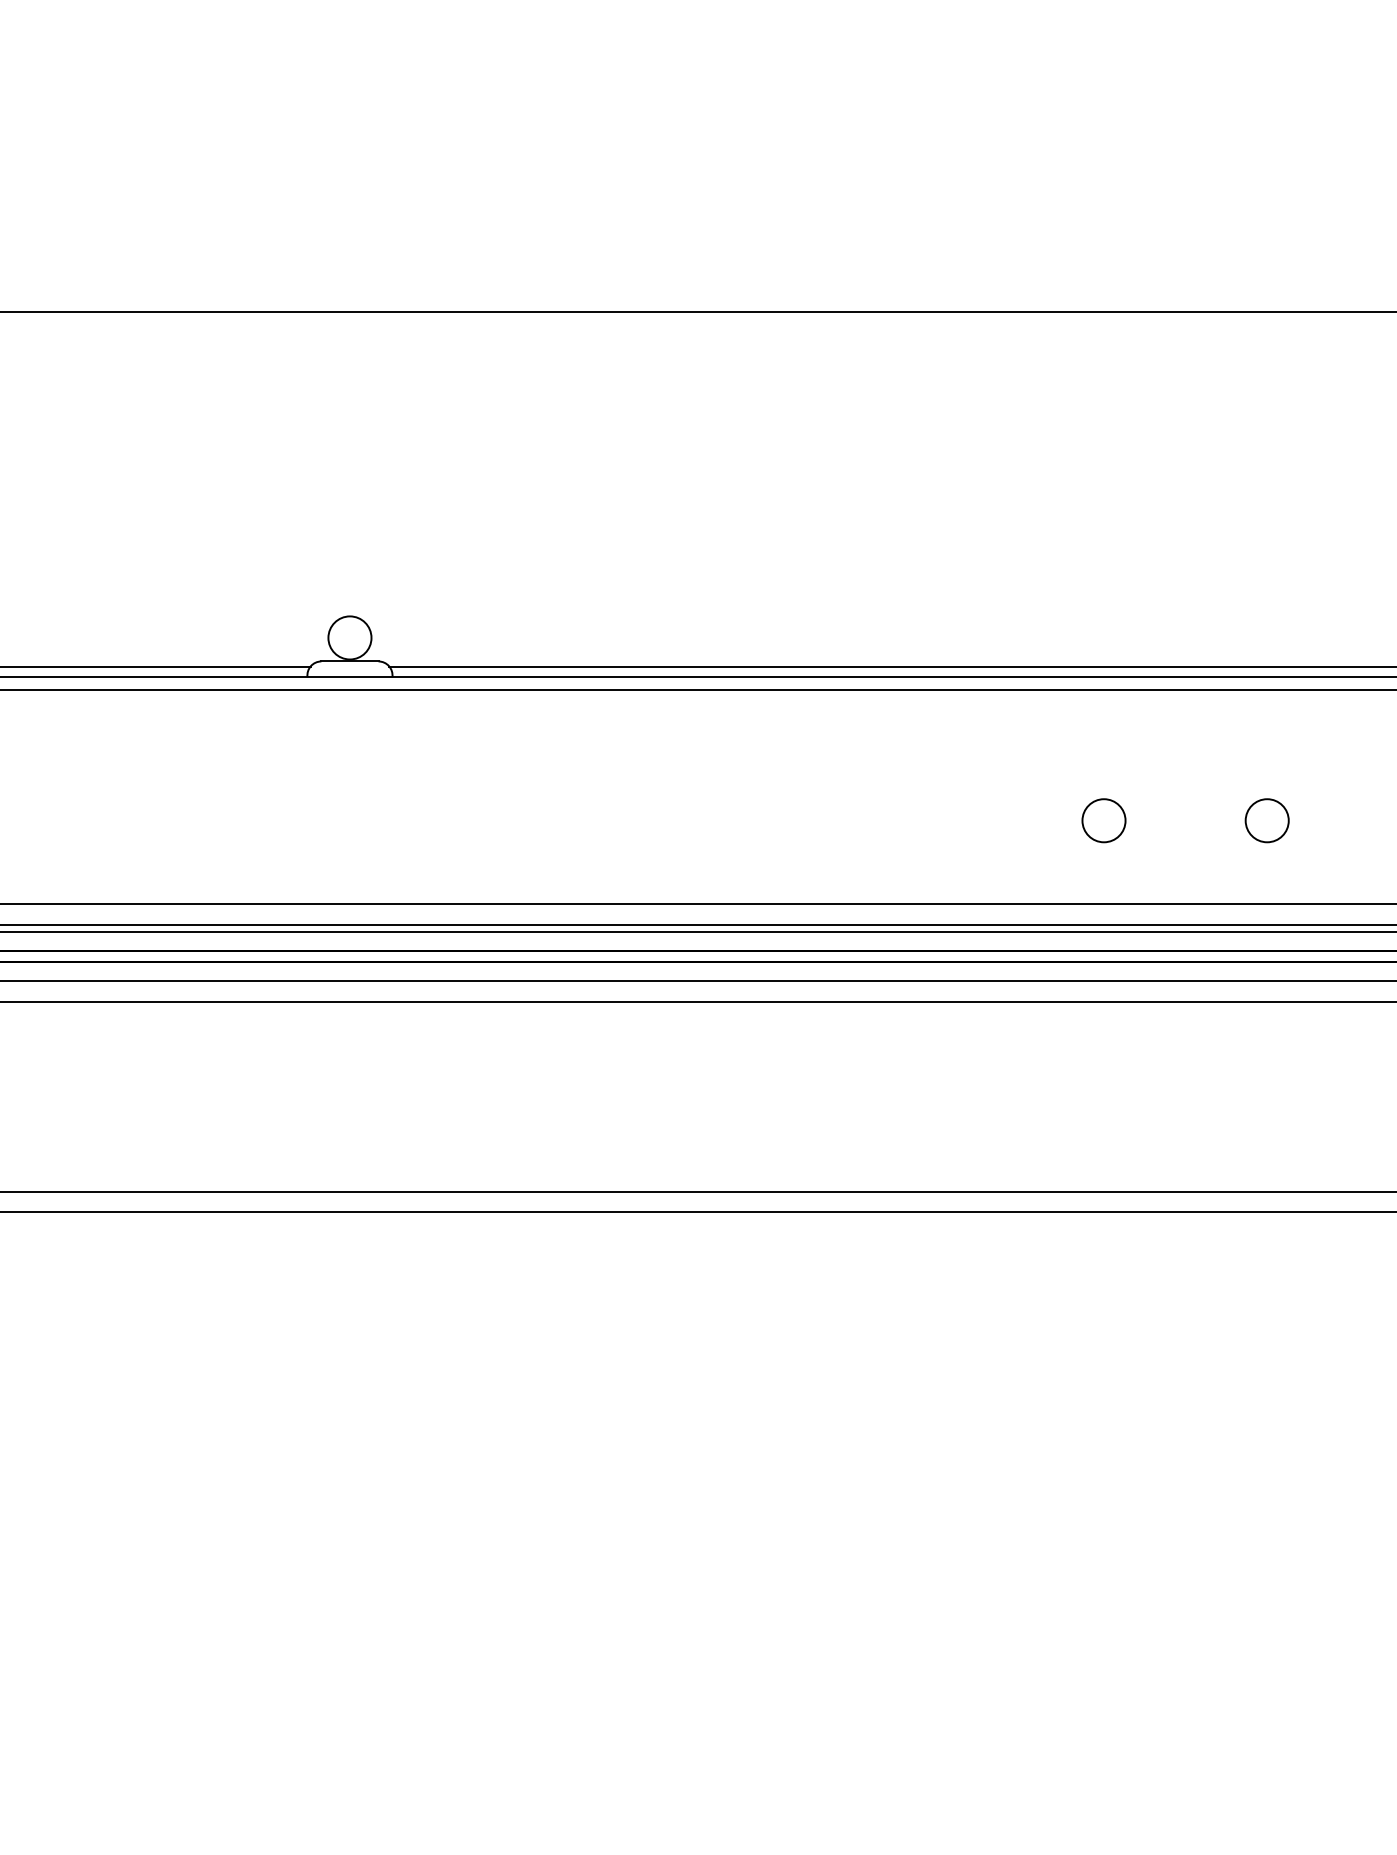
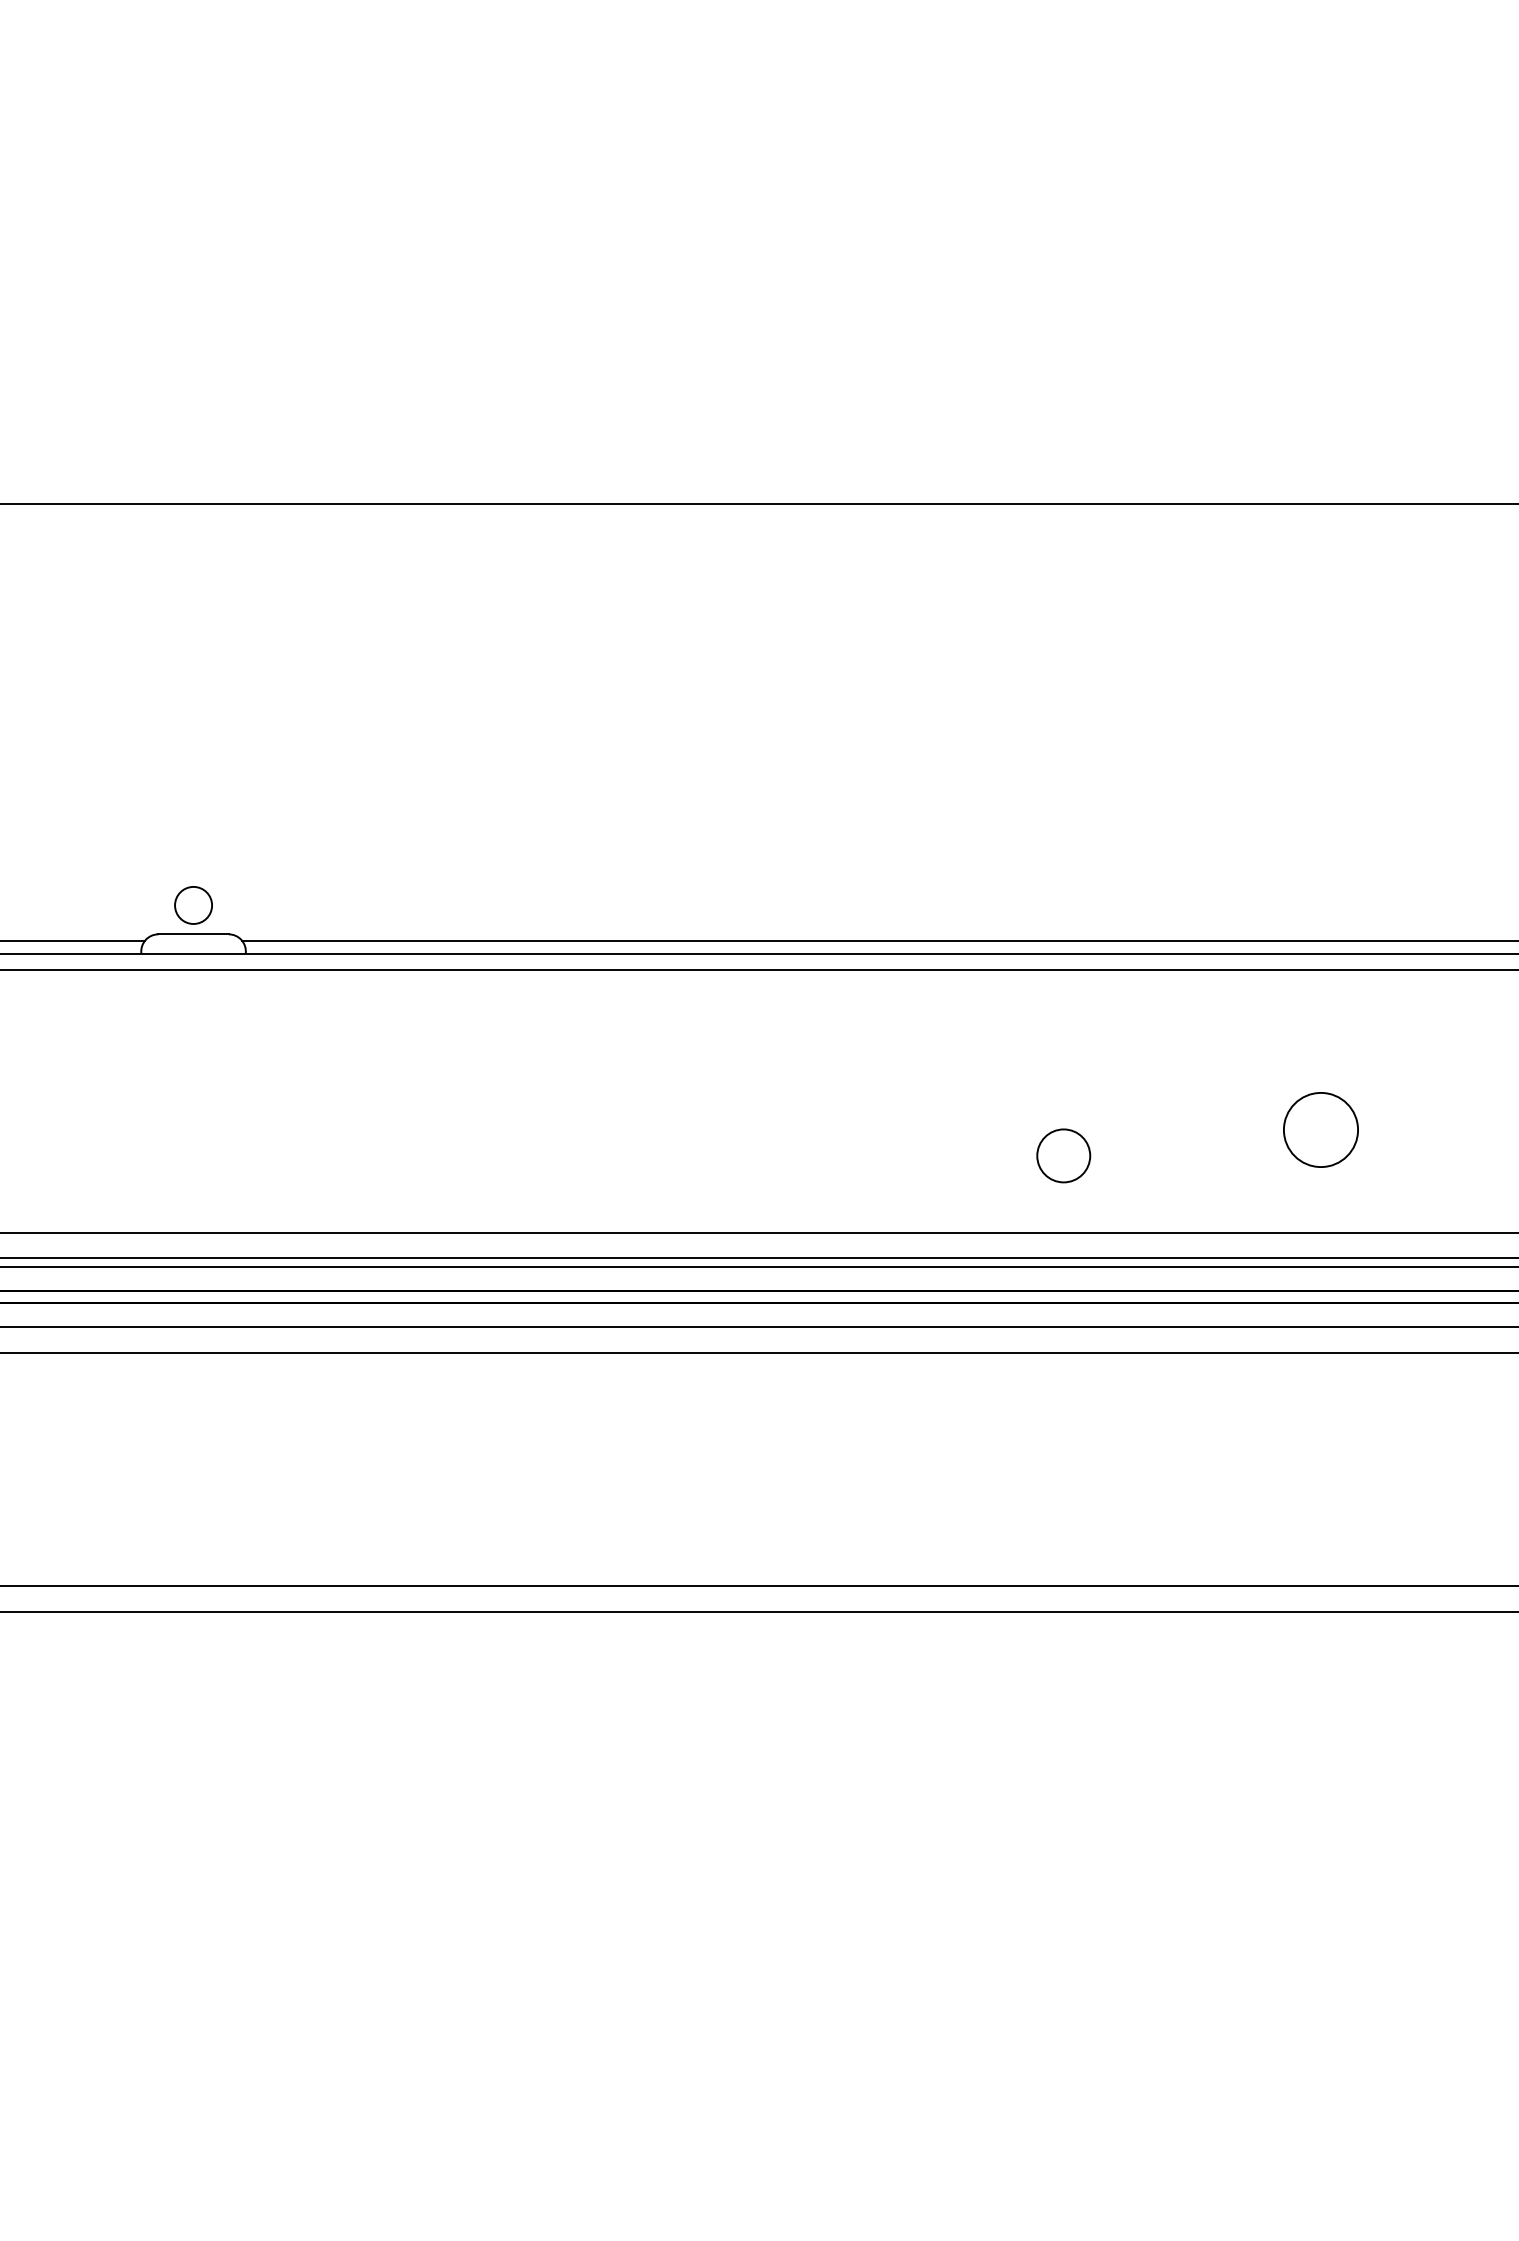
circle: (349, 637) -> (192, 904), size x0.7
circle: (1103, 820) -> (1063, 1155), moved
circle: (1266, 820) -> (1319, 1129), size x1.4

